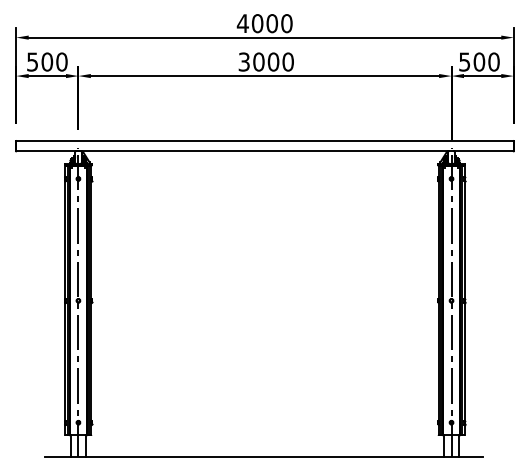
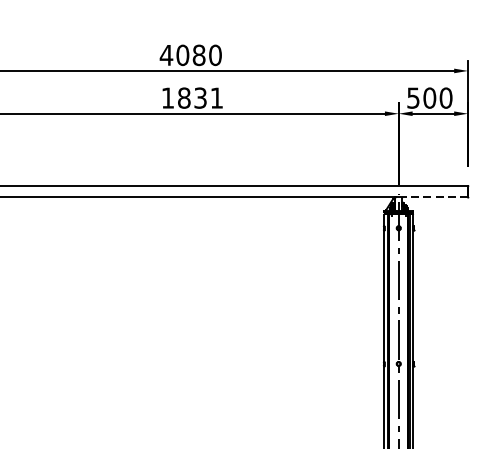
text: (272, 23) -> (199, 55), 4000 -> 4080
text: (265, 61) -> (191, 97), 3000 -> 1831
line: (483, 151) -> (434, 197), solid -> dashed

